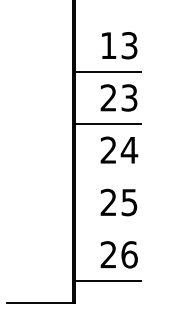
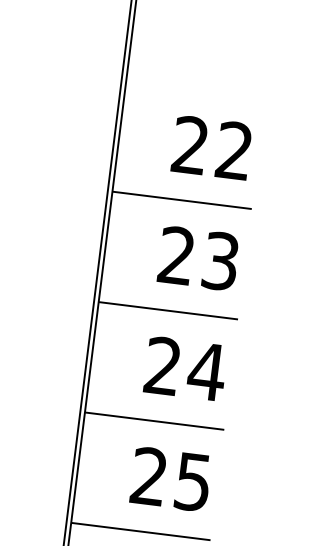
text: (118, 45) -> (211, 147), 13 -> 22
line: (107, 176) -> (153, 421), added
line: (107, 228) -> (139, 531), added

